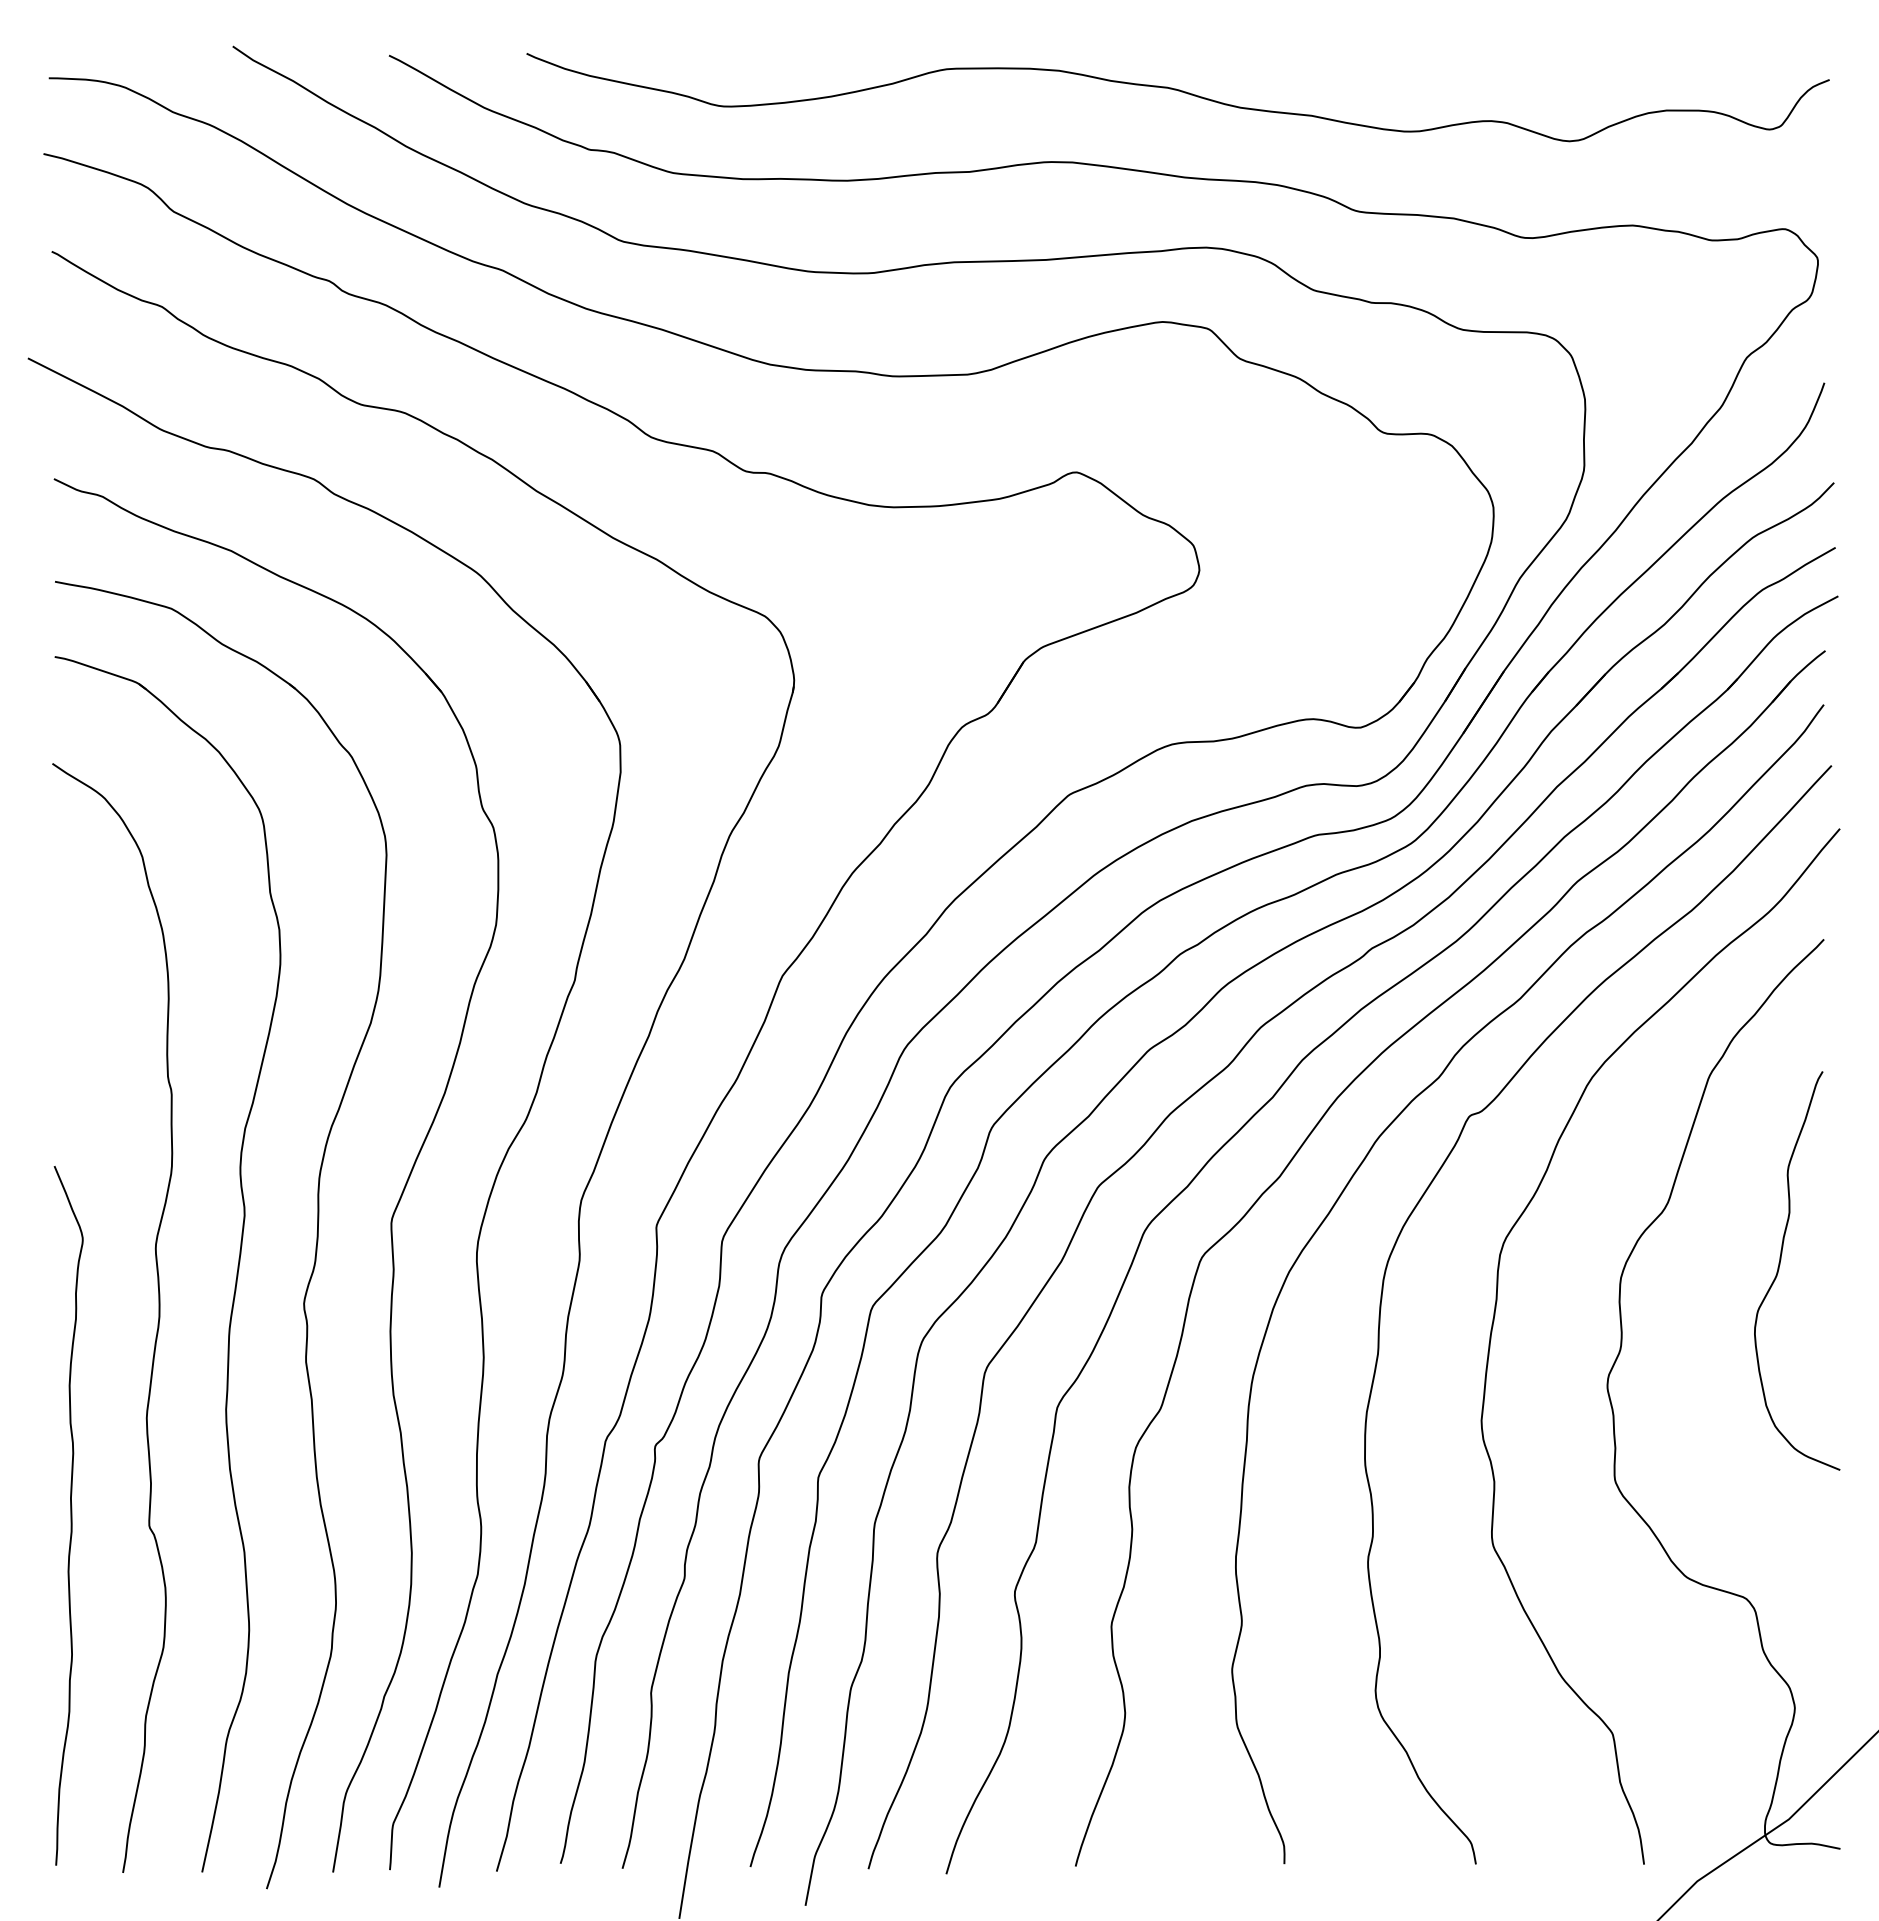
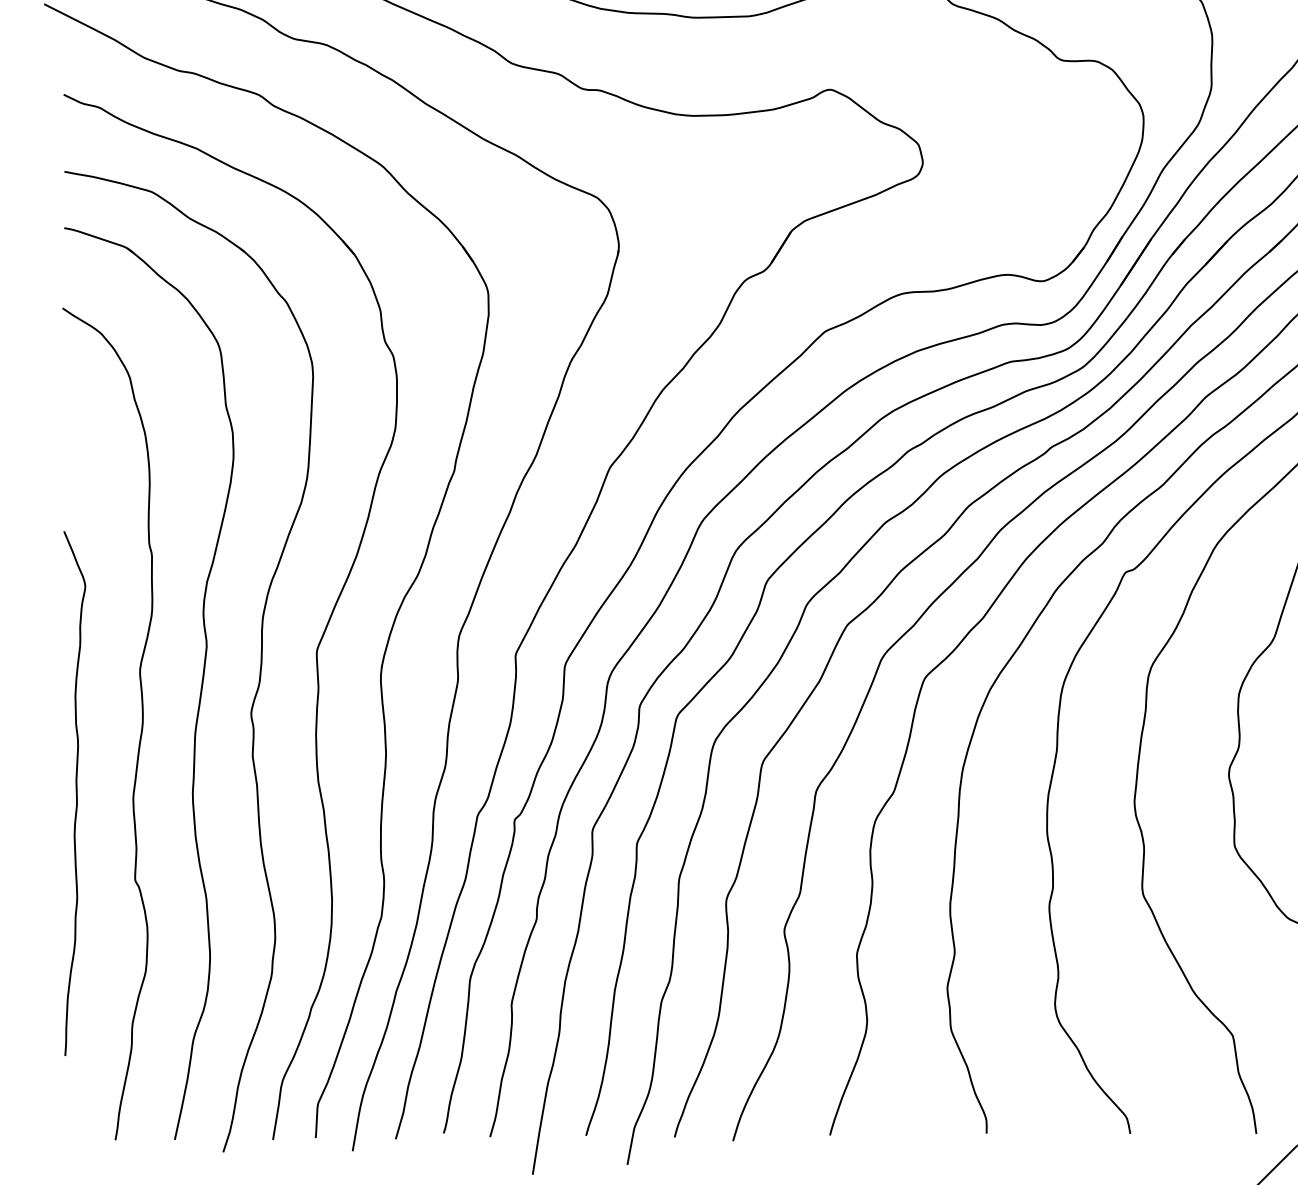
curve: (70, 1515) -> (76, 793), moved

